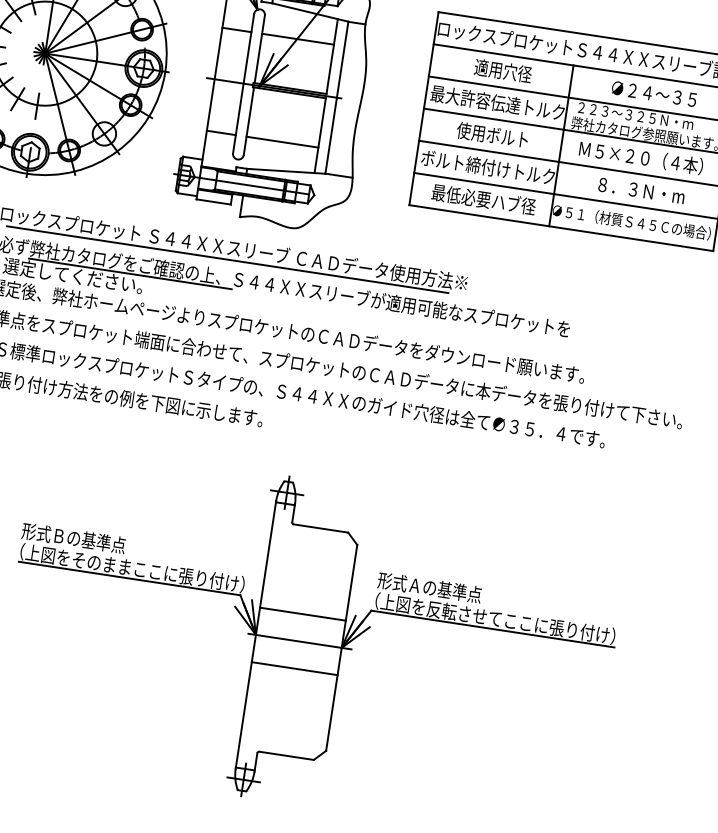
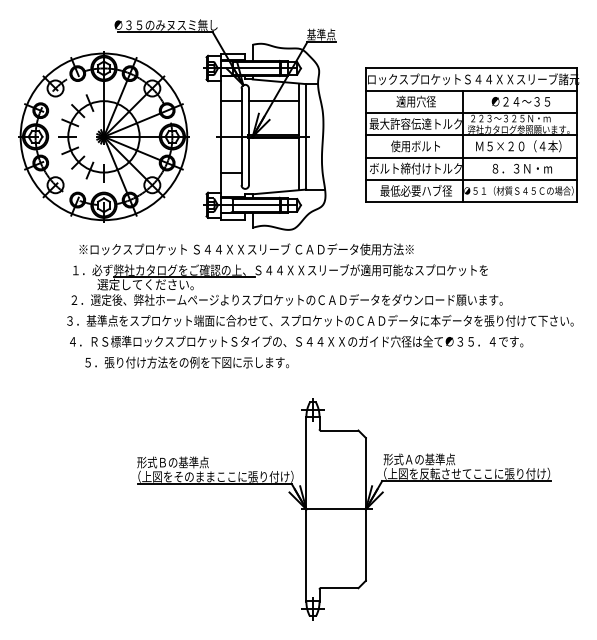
line: (281, 141) -> (273, 172), removed
line: (227, 259) -> (248, 257), removed
line: (301, 614) -> (335, 490), removed
line: (293, 668) -> (335, 528), removed

